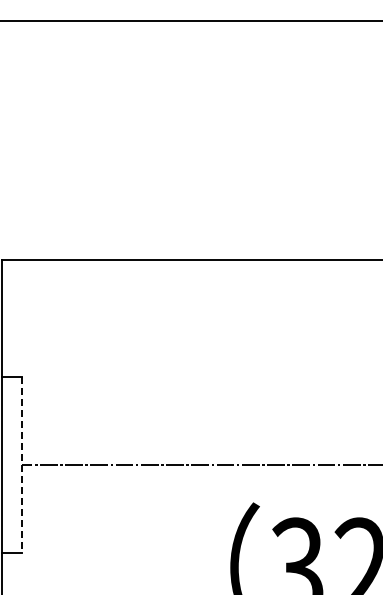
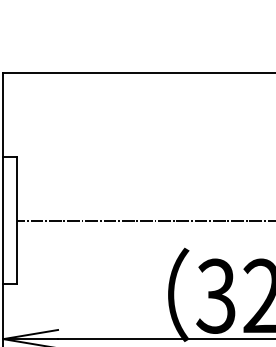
line: (21, 465) -> (17, 221), dashed -> solid

